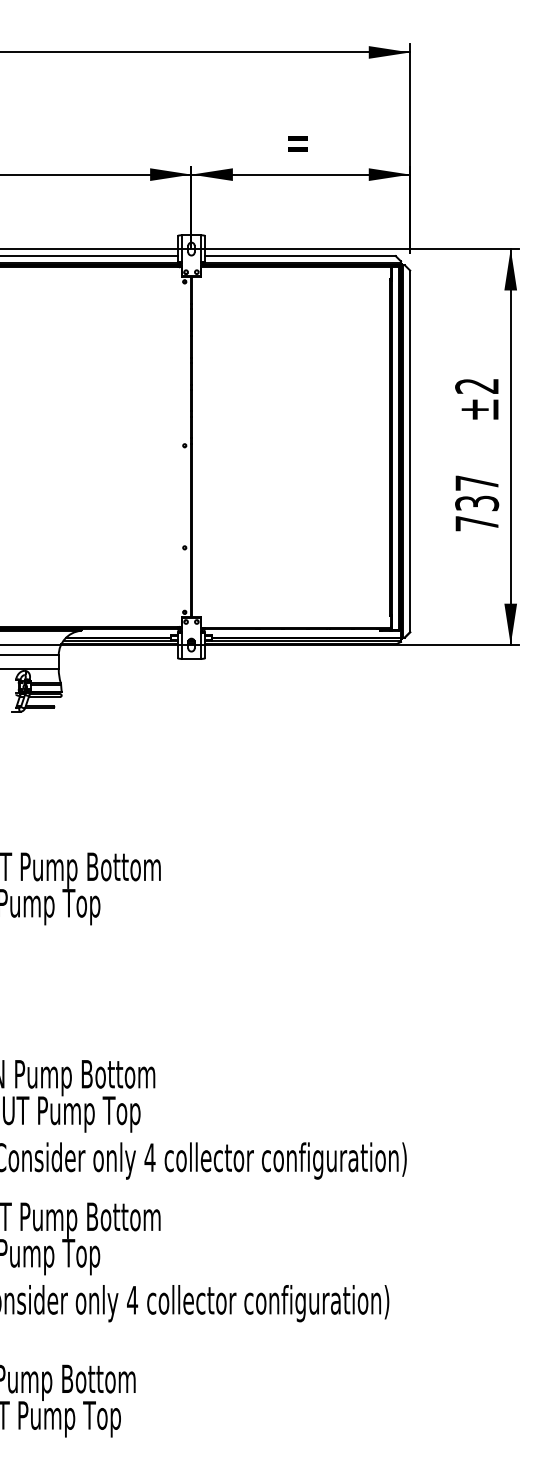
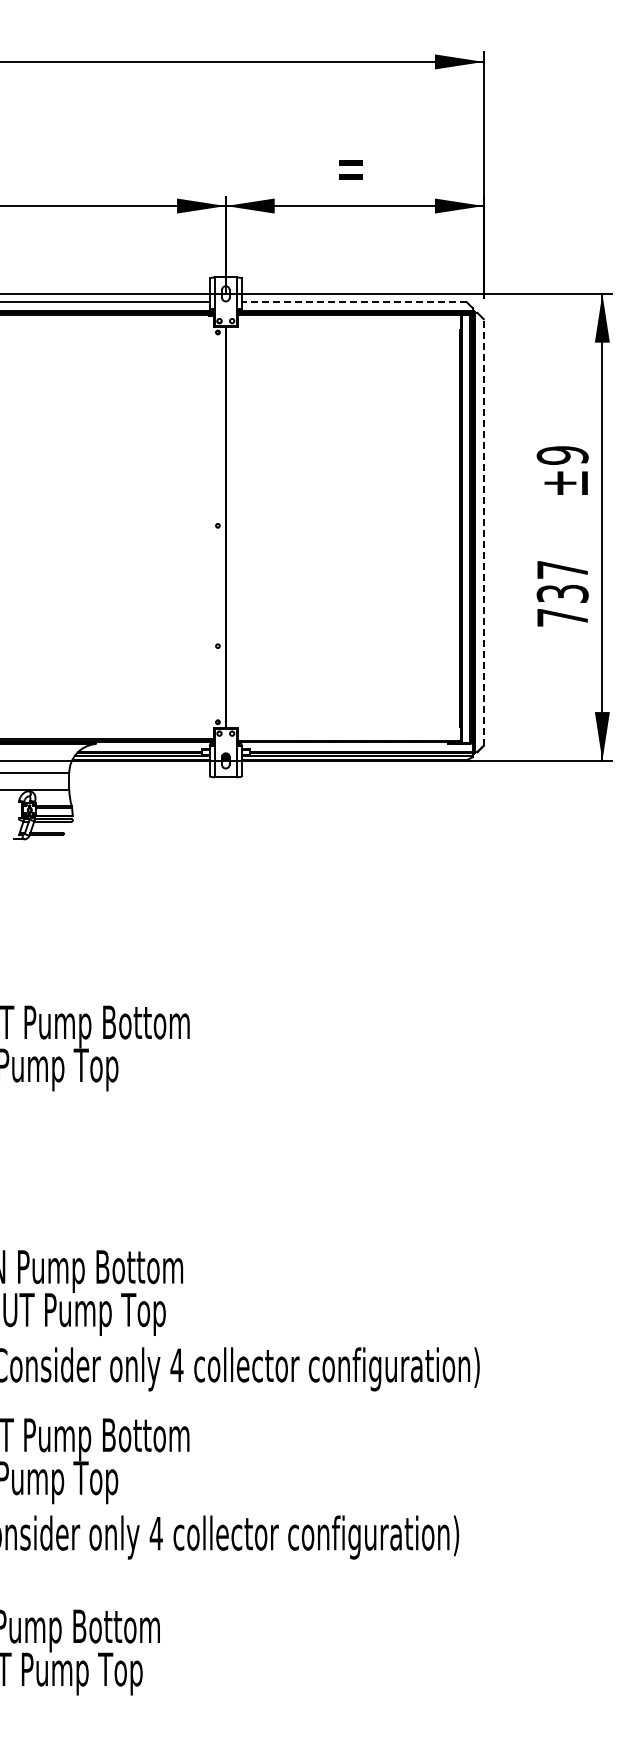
line: (299, 256) -> (353, 302), solid -> dashed
text: (476, 386) -> (562, 455), ±2 -> ±9
line: (409, 450) -> (483, 531), solid -> dashed

